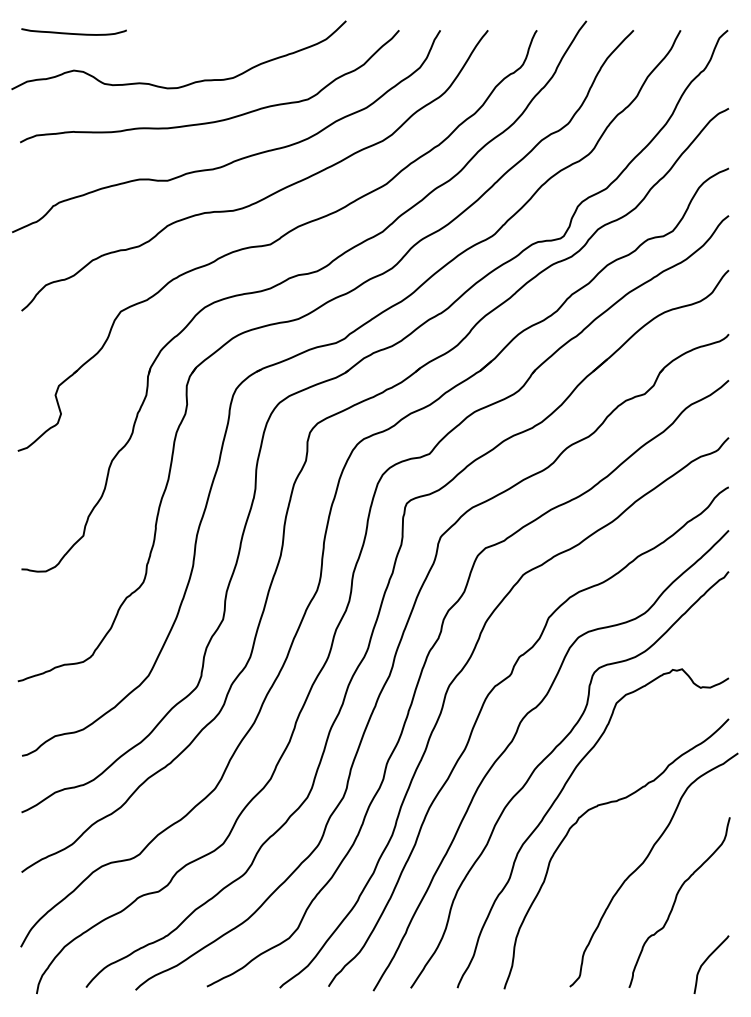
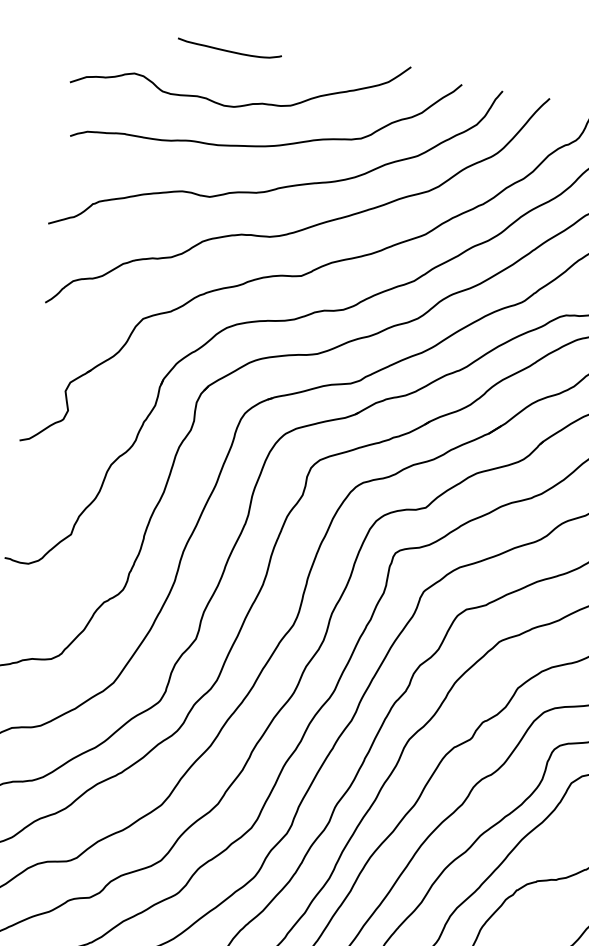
curve: (73, 33) -> (228, 50), moved

